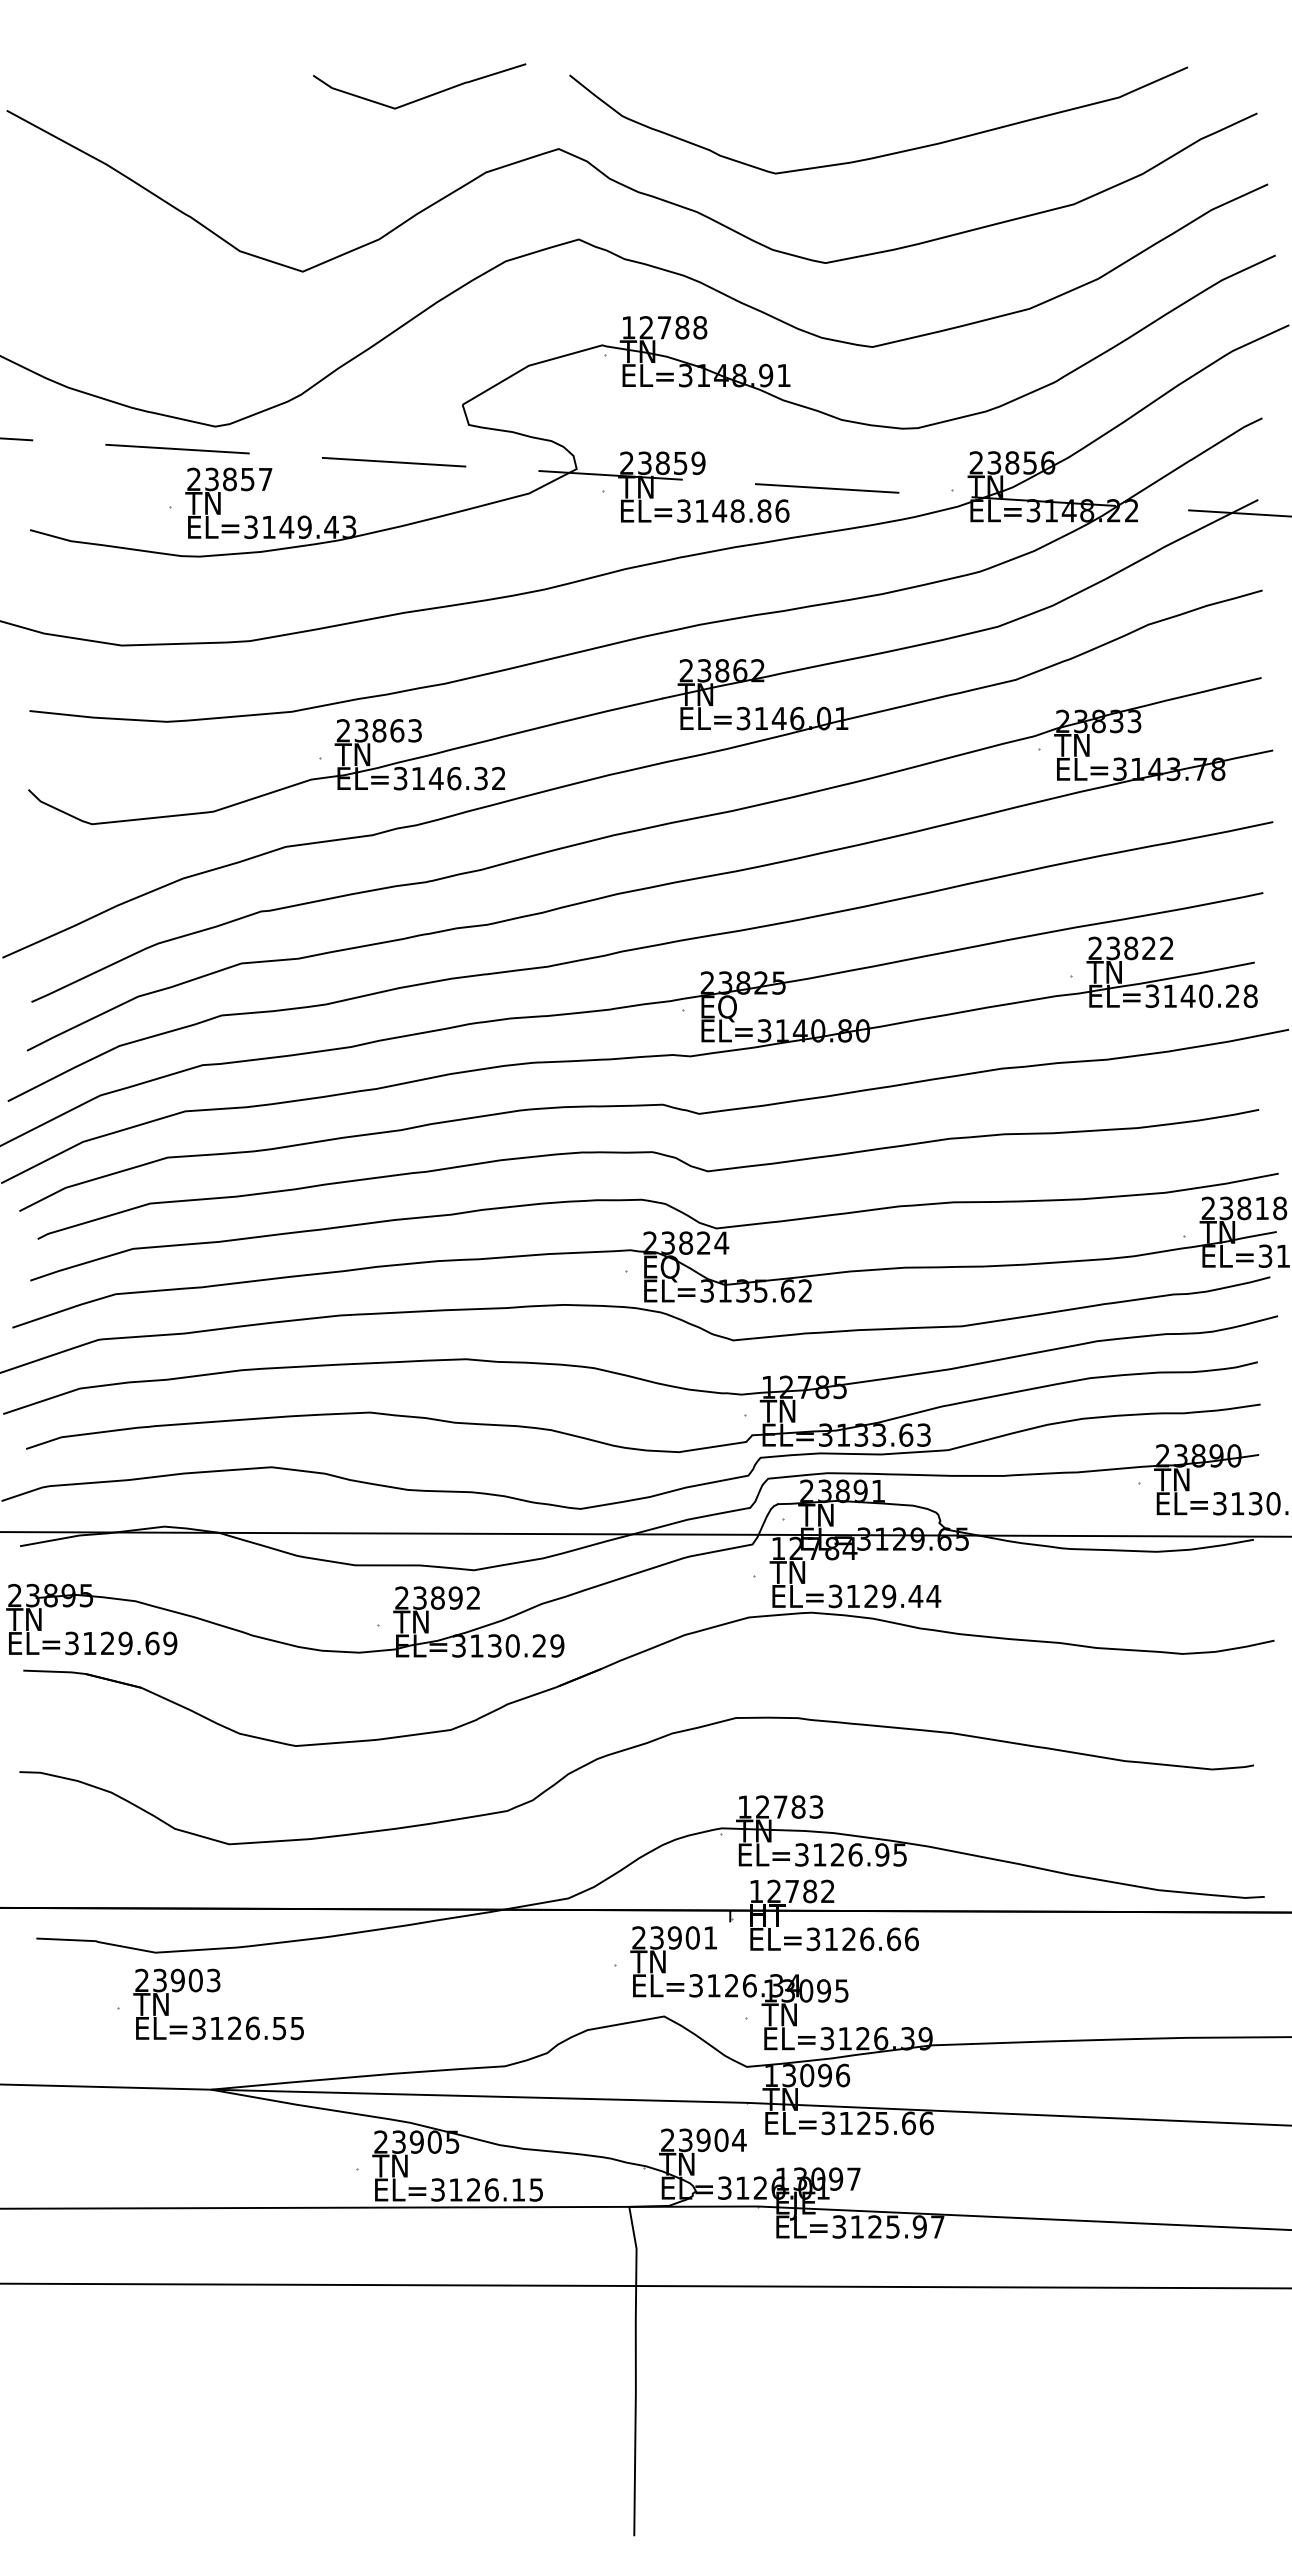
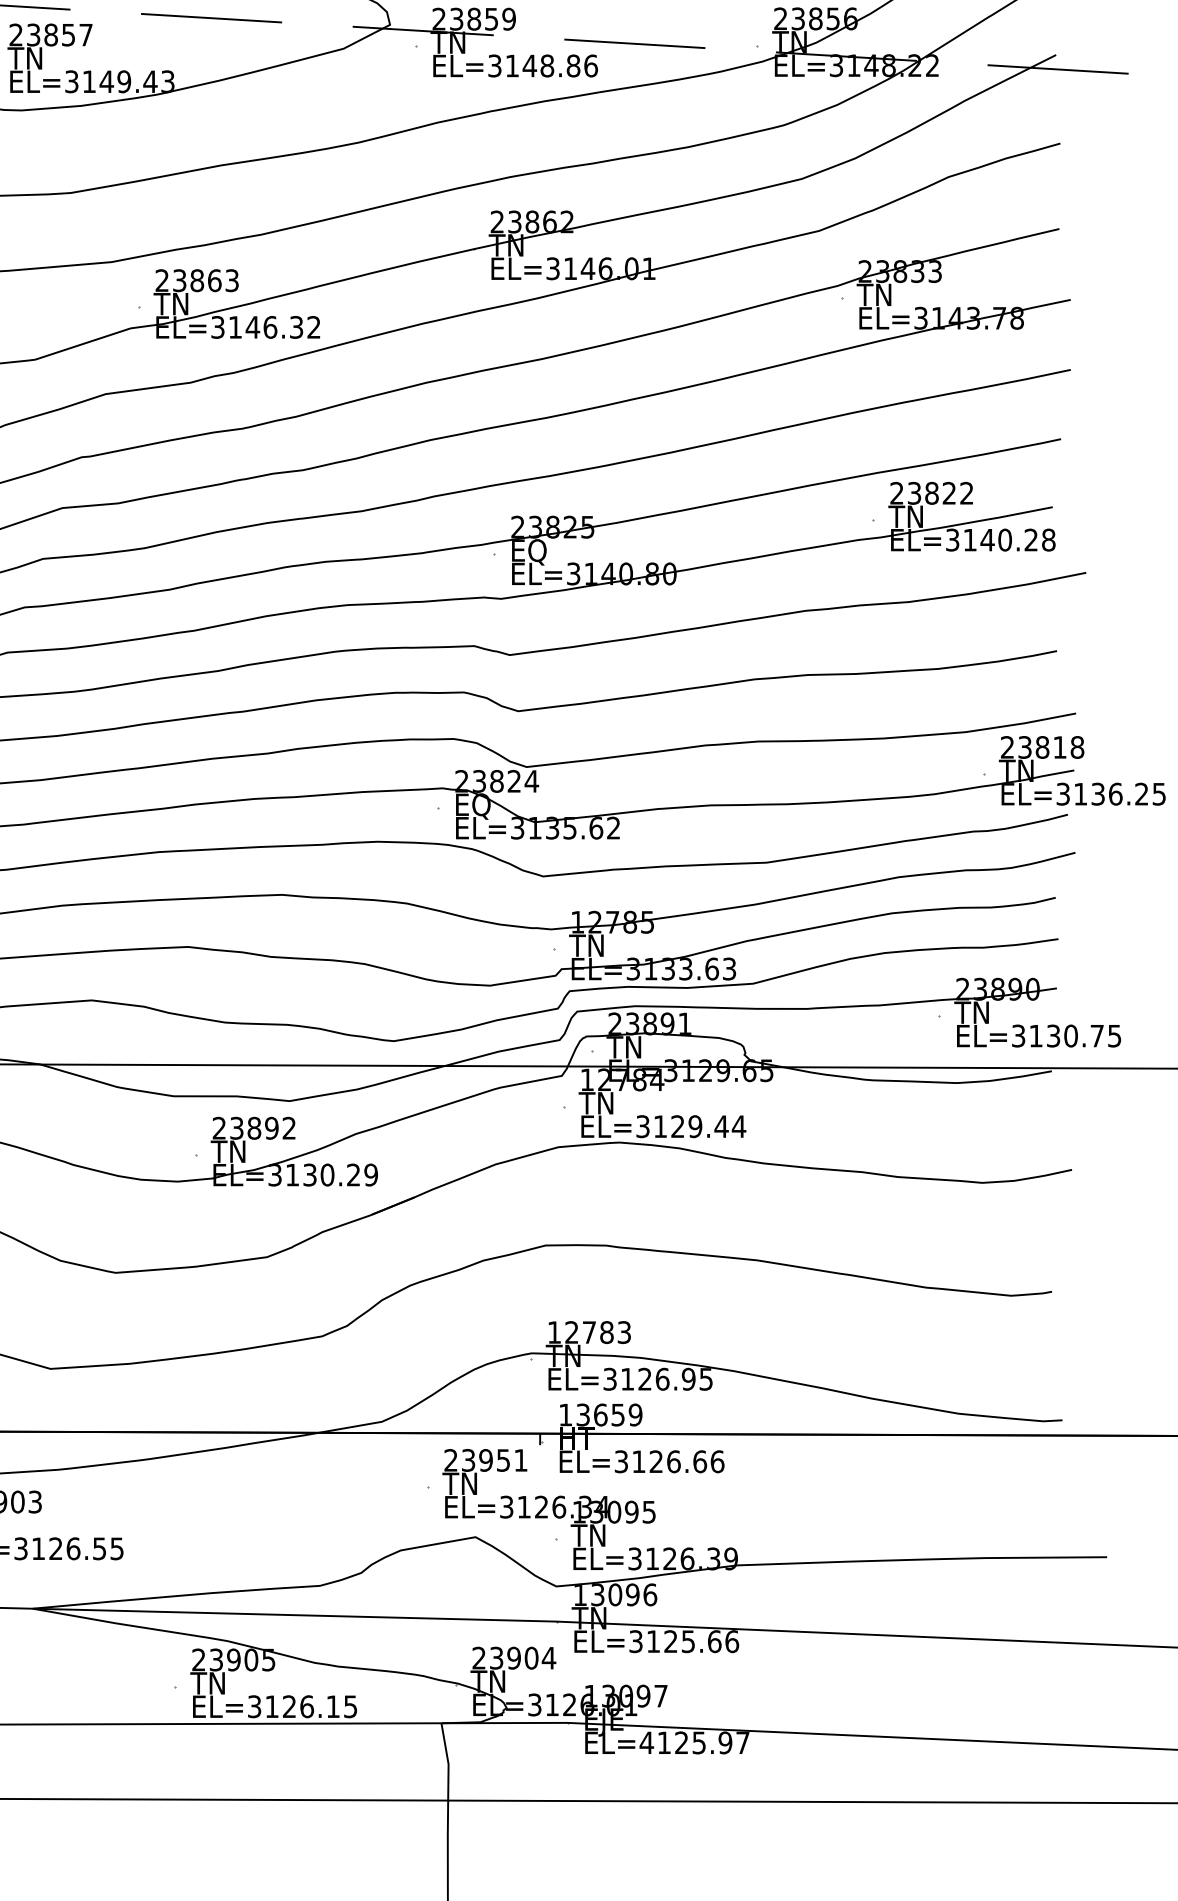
text: (800, 1891) -> (608, 1415), 12782 -> 13659
text: (692, 1937) -> (503, 1459), 23901 -> 23951
text: (839, 2226) -> (646, 1742), EL=3125.97 -> EL=4125.97

